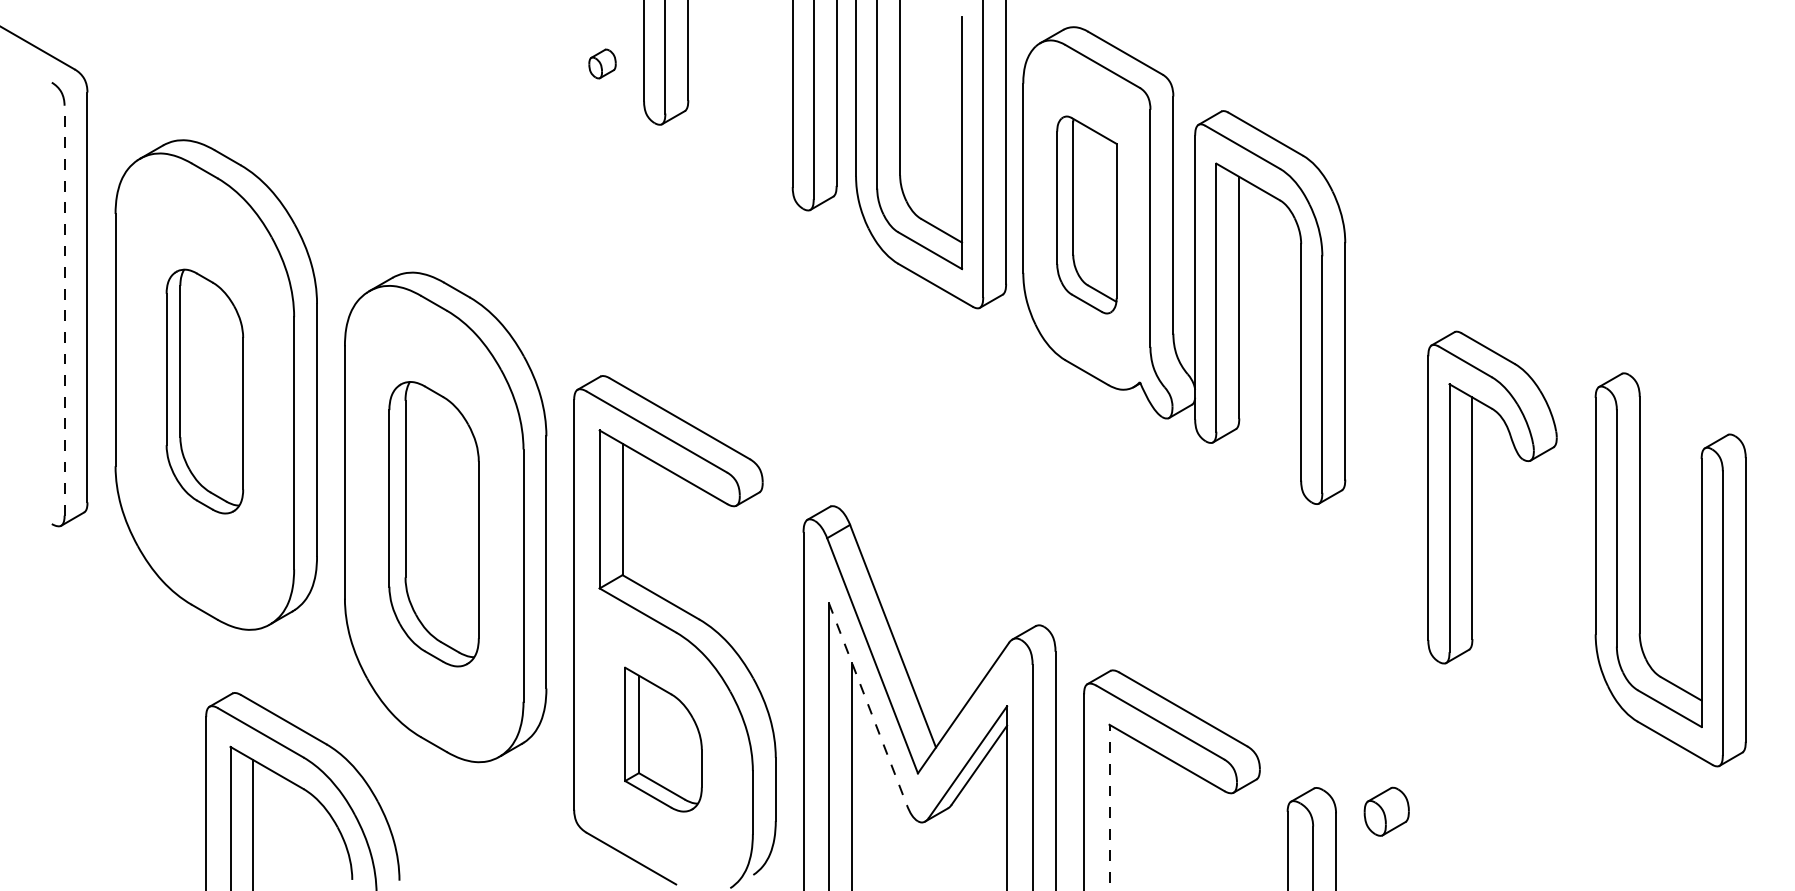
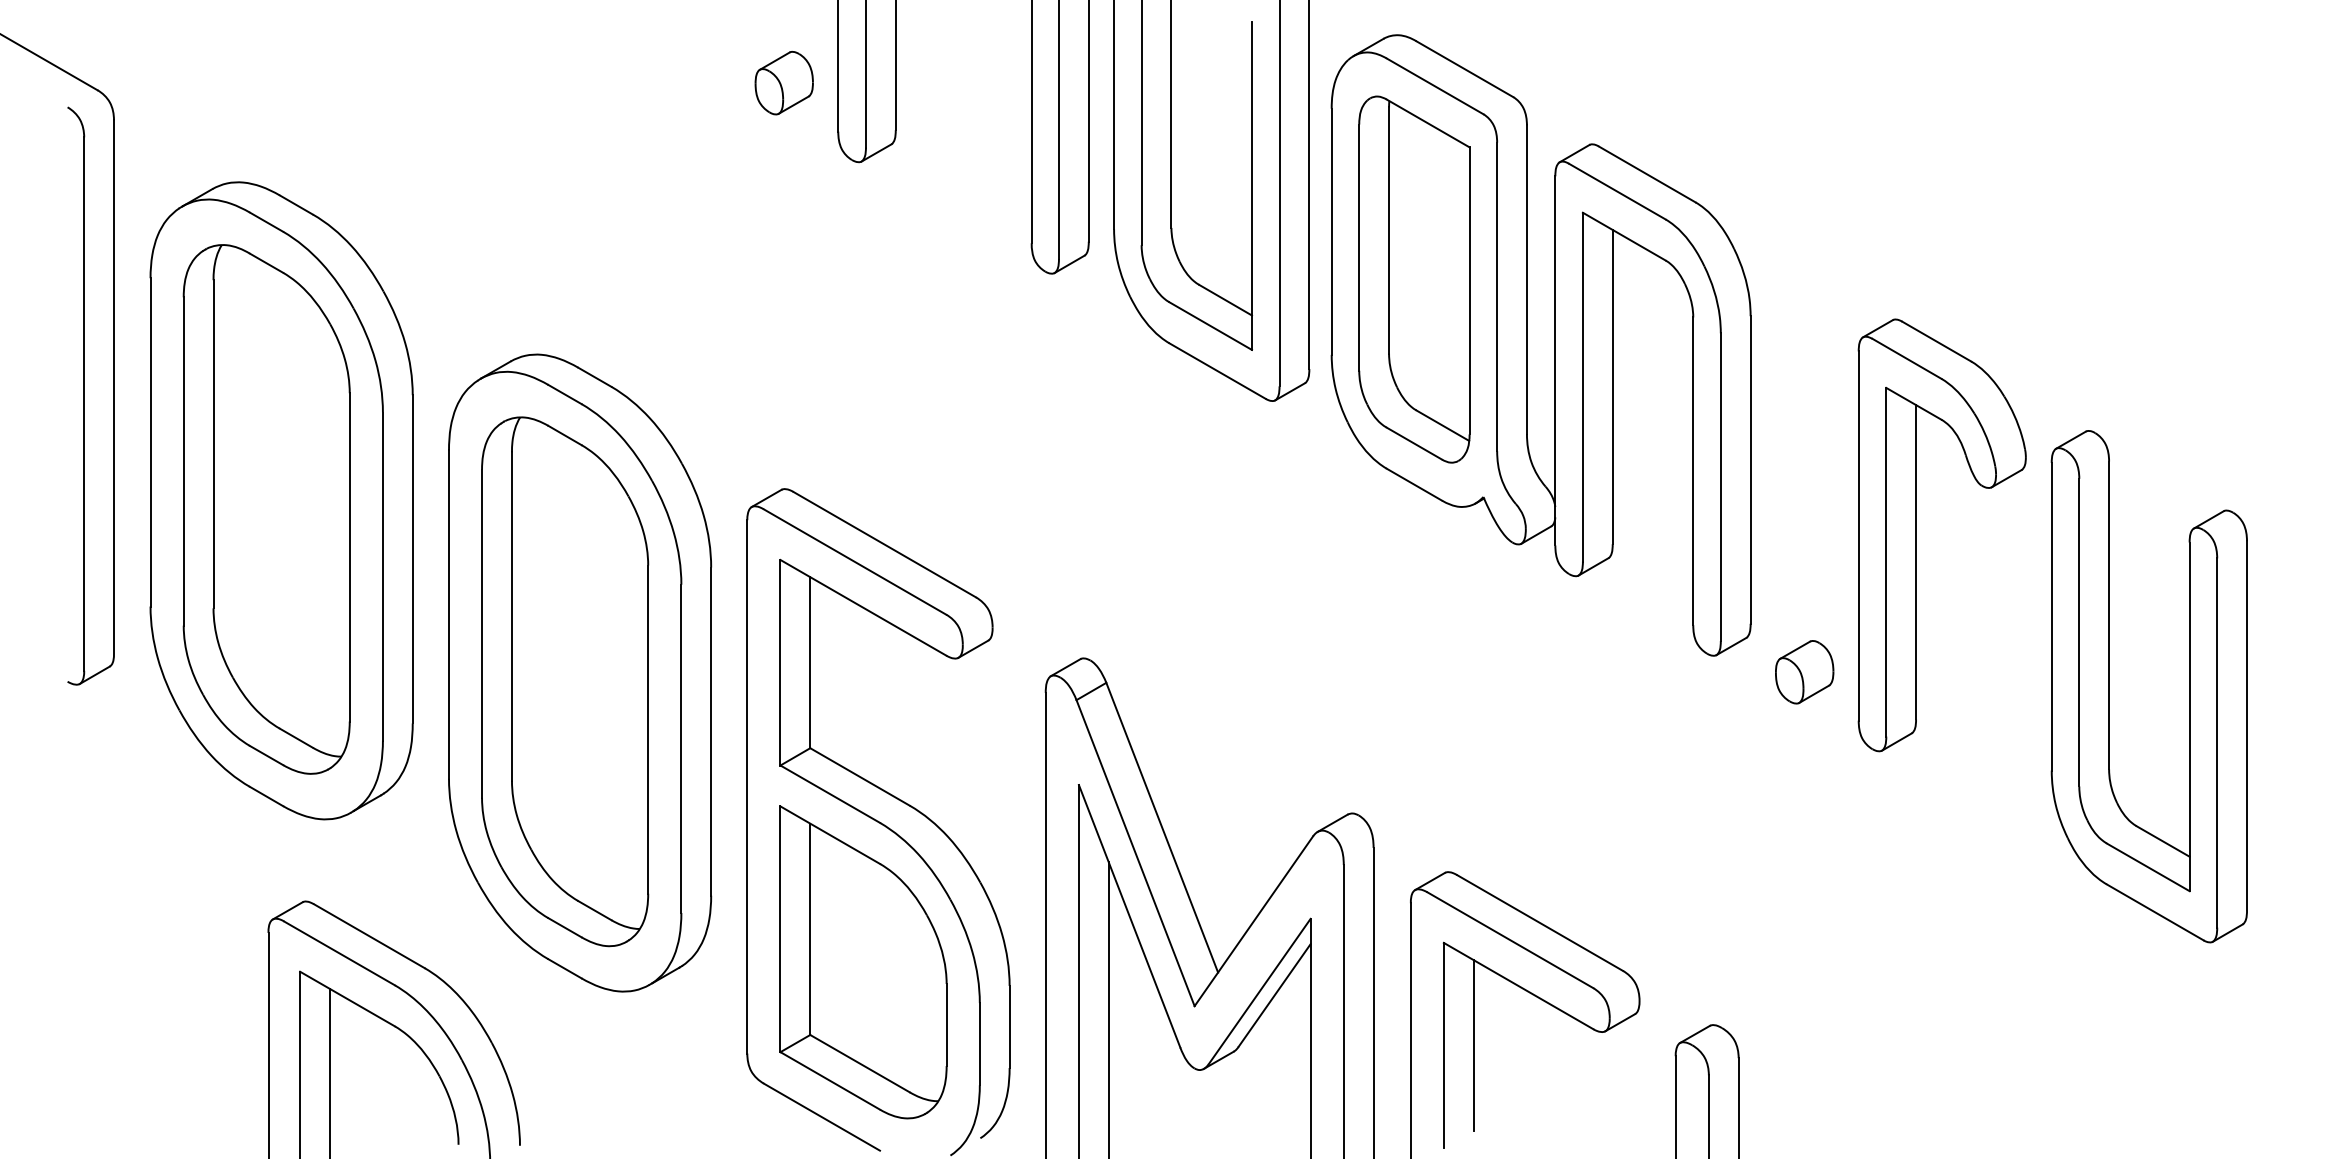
part: (602, 63) -> (784, 82), size x1.67
part: (1086, 214) -> (1413, 278), size x1.43
line: (64, 310) -> (84, 403), dashed -> solid
part: (204, 391) -> (266, 509), size x1.67
part: (1472, 497) -> (1916, 535), moved
part: (433, 524) -> (564, 682), size x1.43
part: (1640, 569) -> (2110, 686), moved
line: (868, 704) -> (1130, 916), dashed -> solid
part: (663, 739) -> (863, 962), size x1.67
line: (1109, 803) -> (1443, 1045), dashed -> solid
line: (1132, 803) -> (1473, 1045), added
part: (1386, 811) -> (1804, 671), moved

